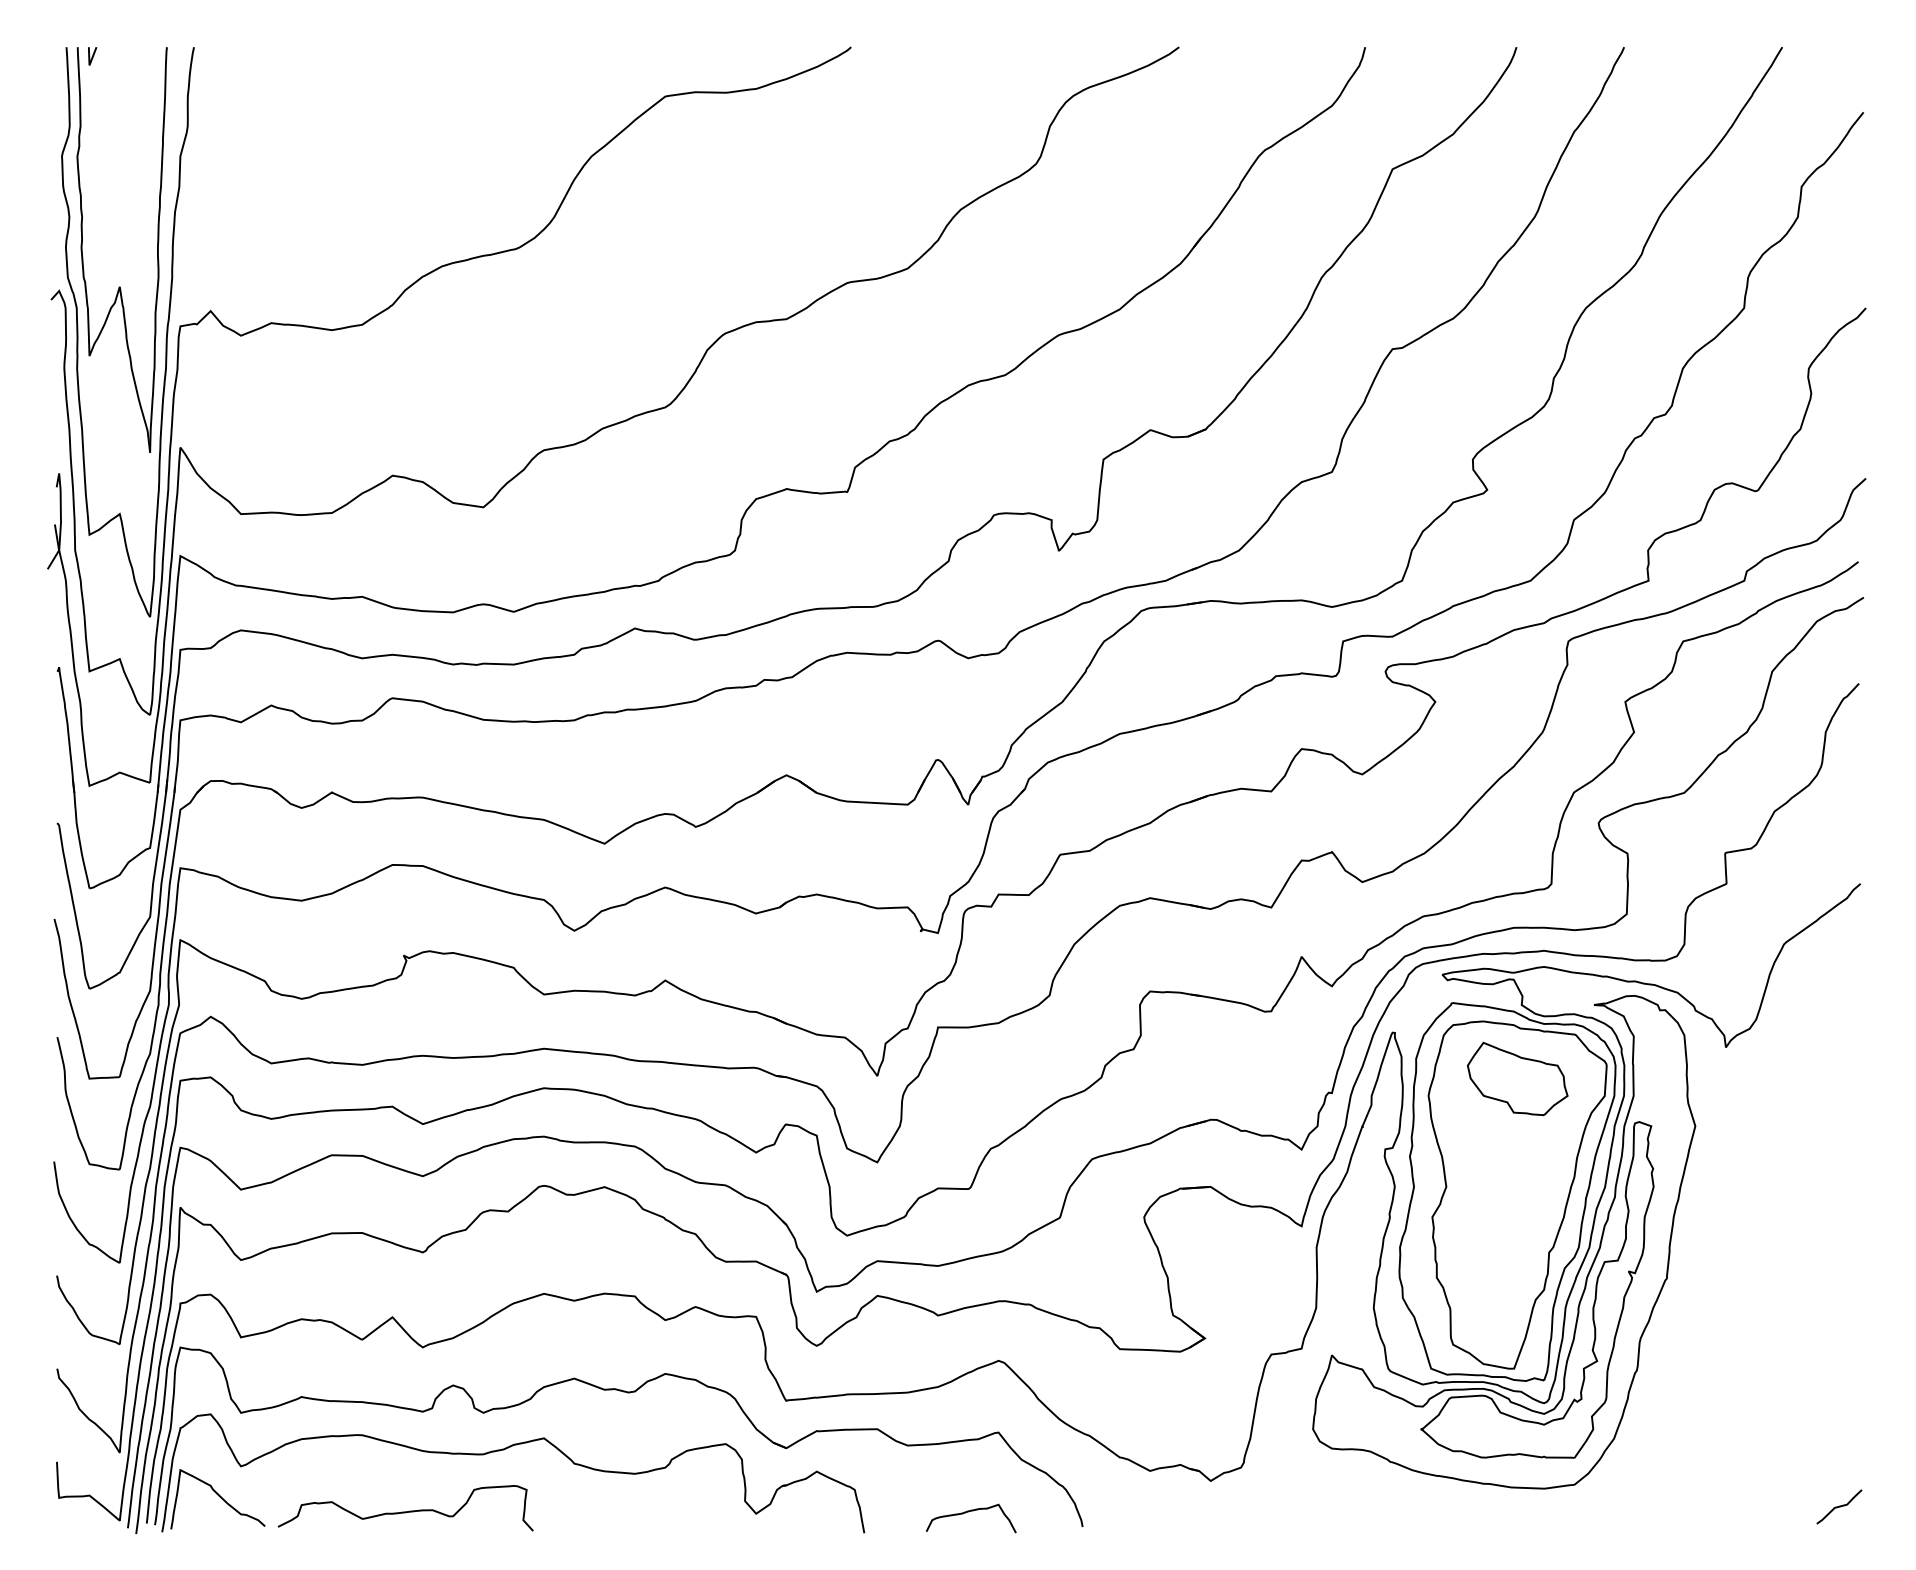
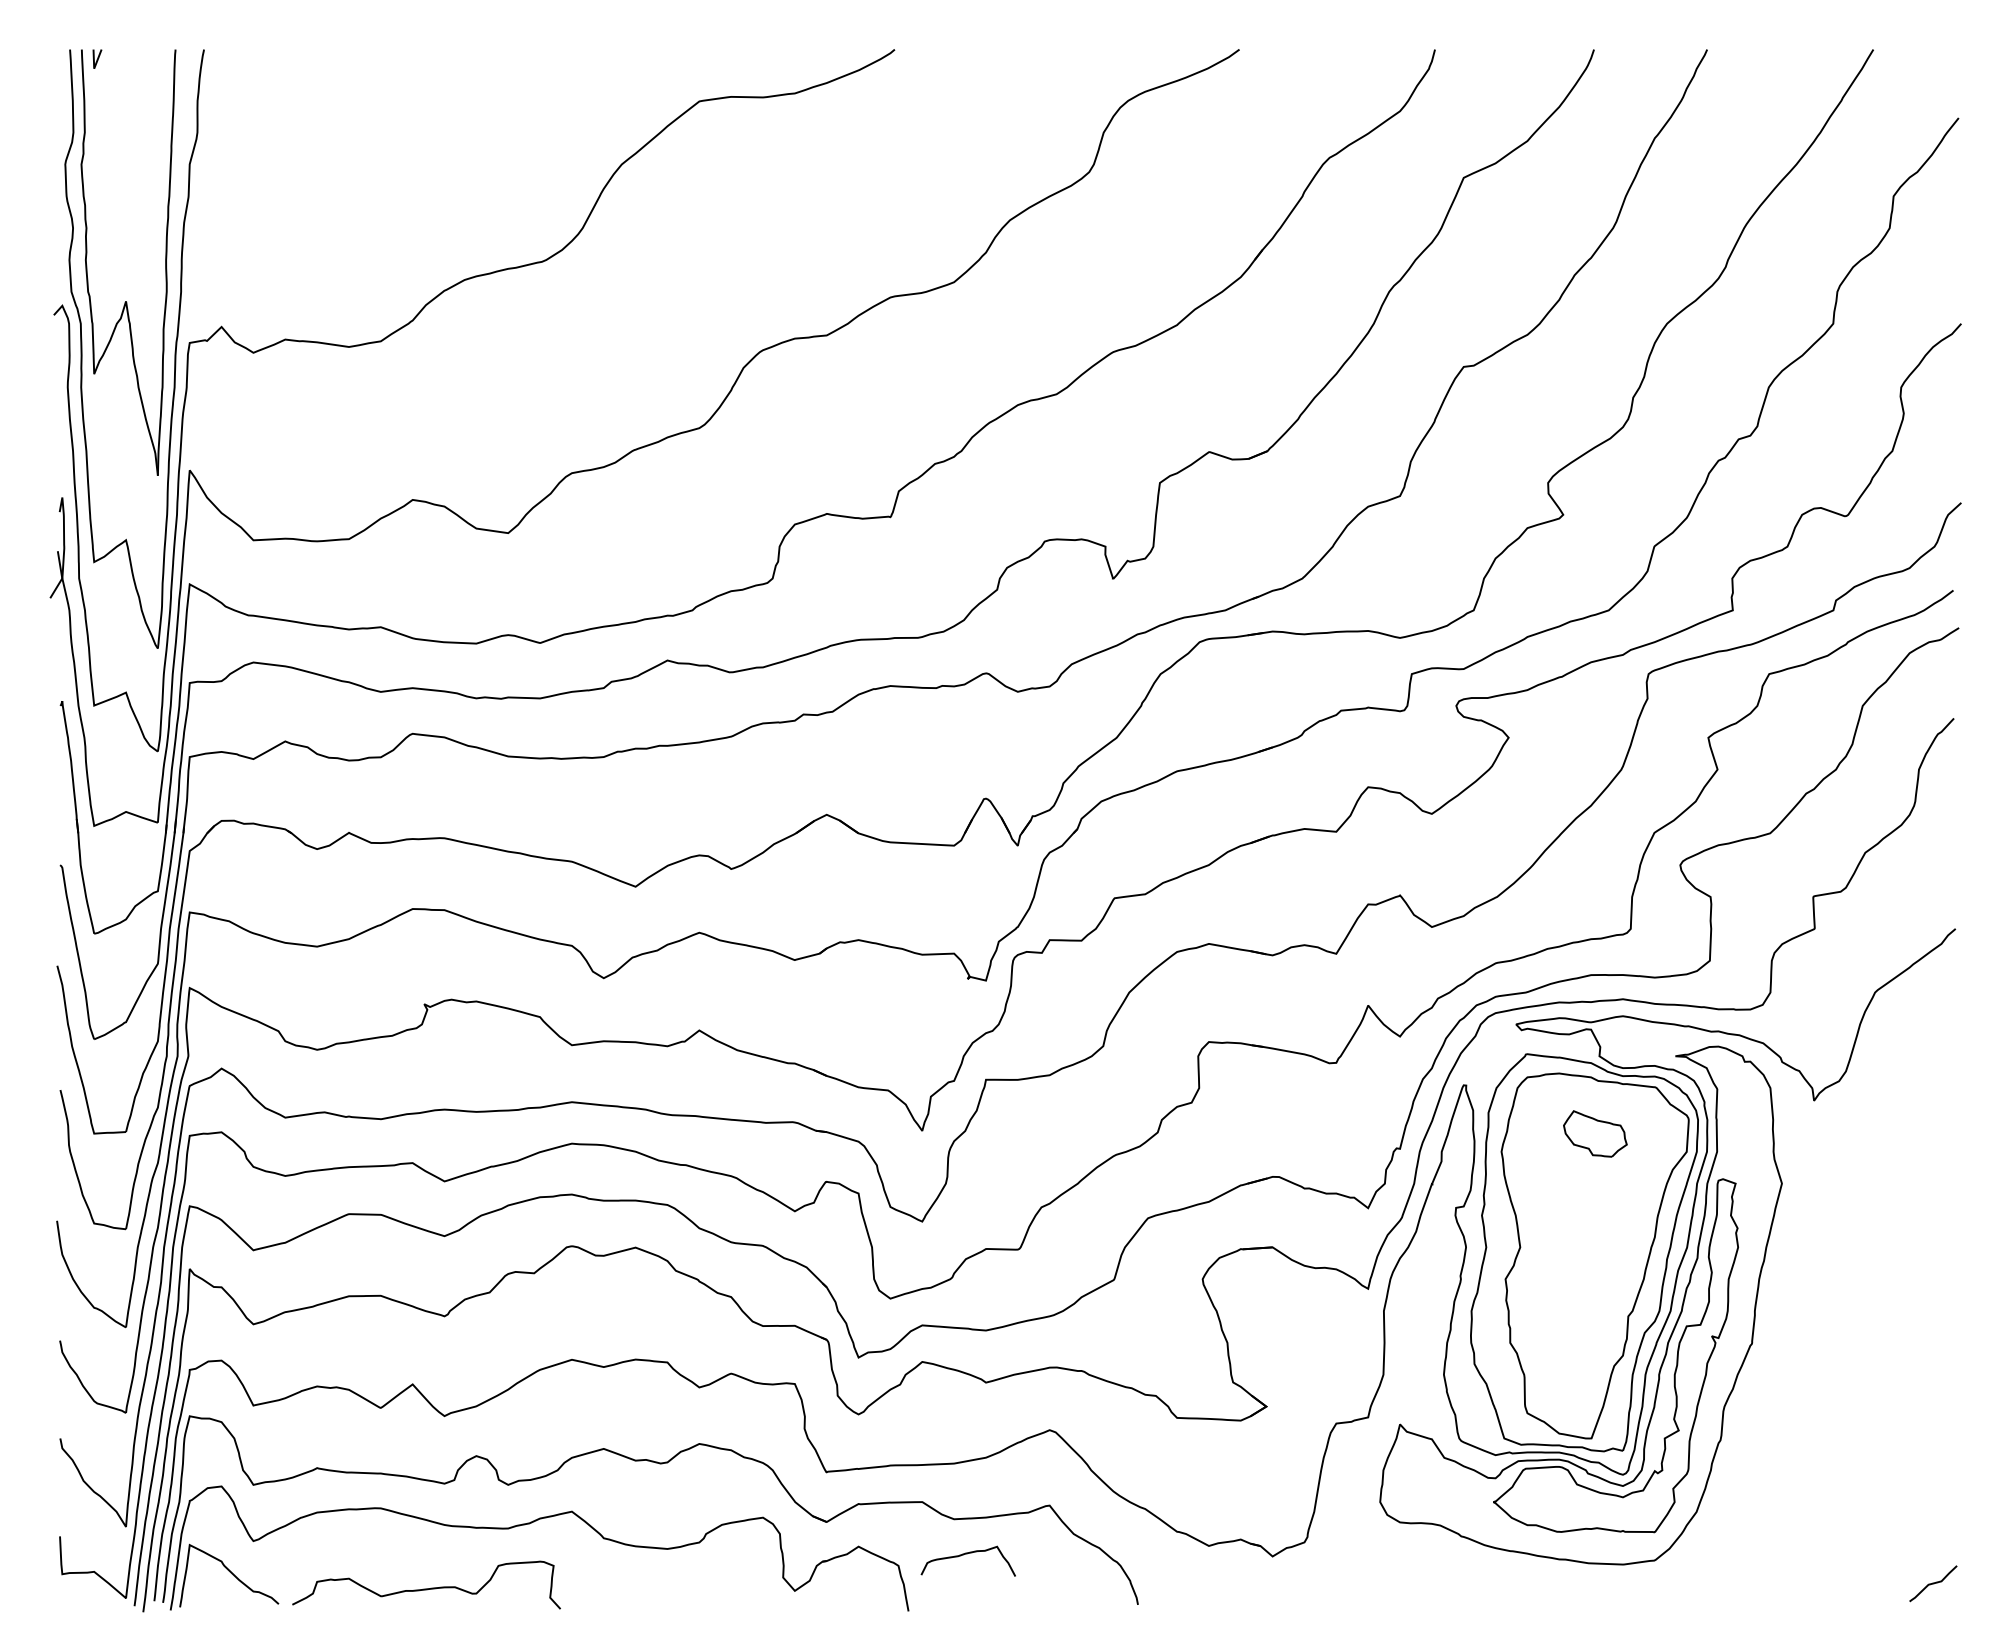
part: (1517, 1078) -> (1595, 1133), size x0.6
curve: (968, 1512) -> (965, 1554), moved

